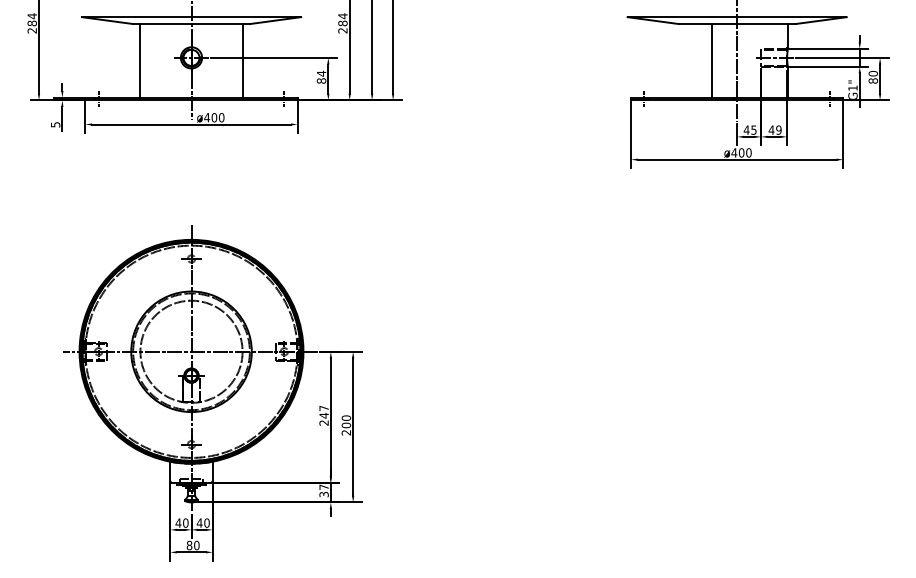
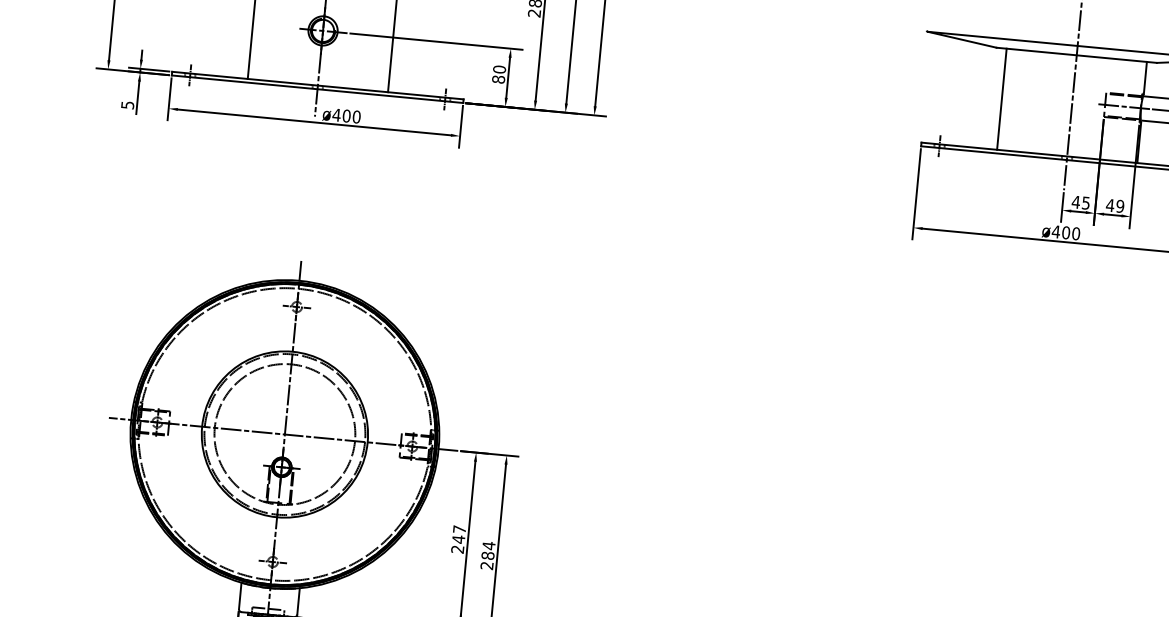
line: (712, 60) -> (1002, 98), moved
text: (321, 73) -> (499, 69), 84 -> 80
text: (346, 421) -> (488, 550), 200 -> 284

